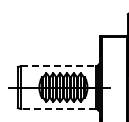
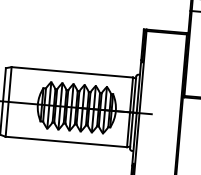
line: (59, 66) -> (73, 73), dashed -> solid
line: (58, 109) -> (65, 142), dashed -> solid

